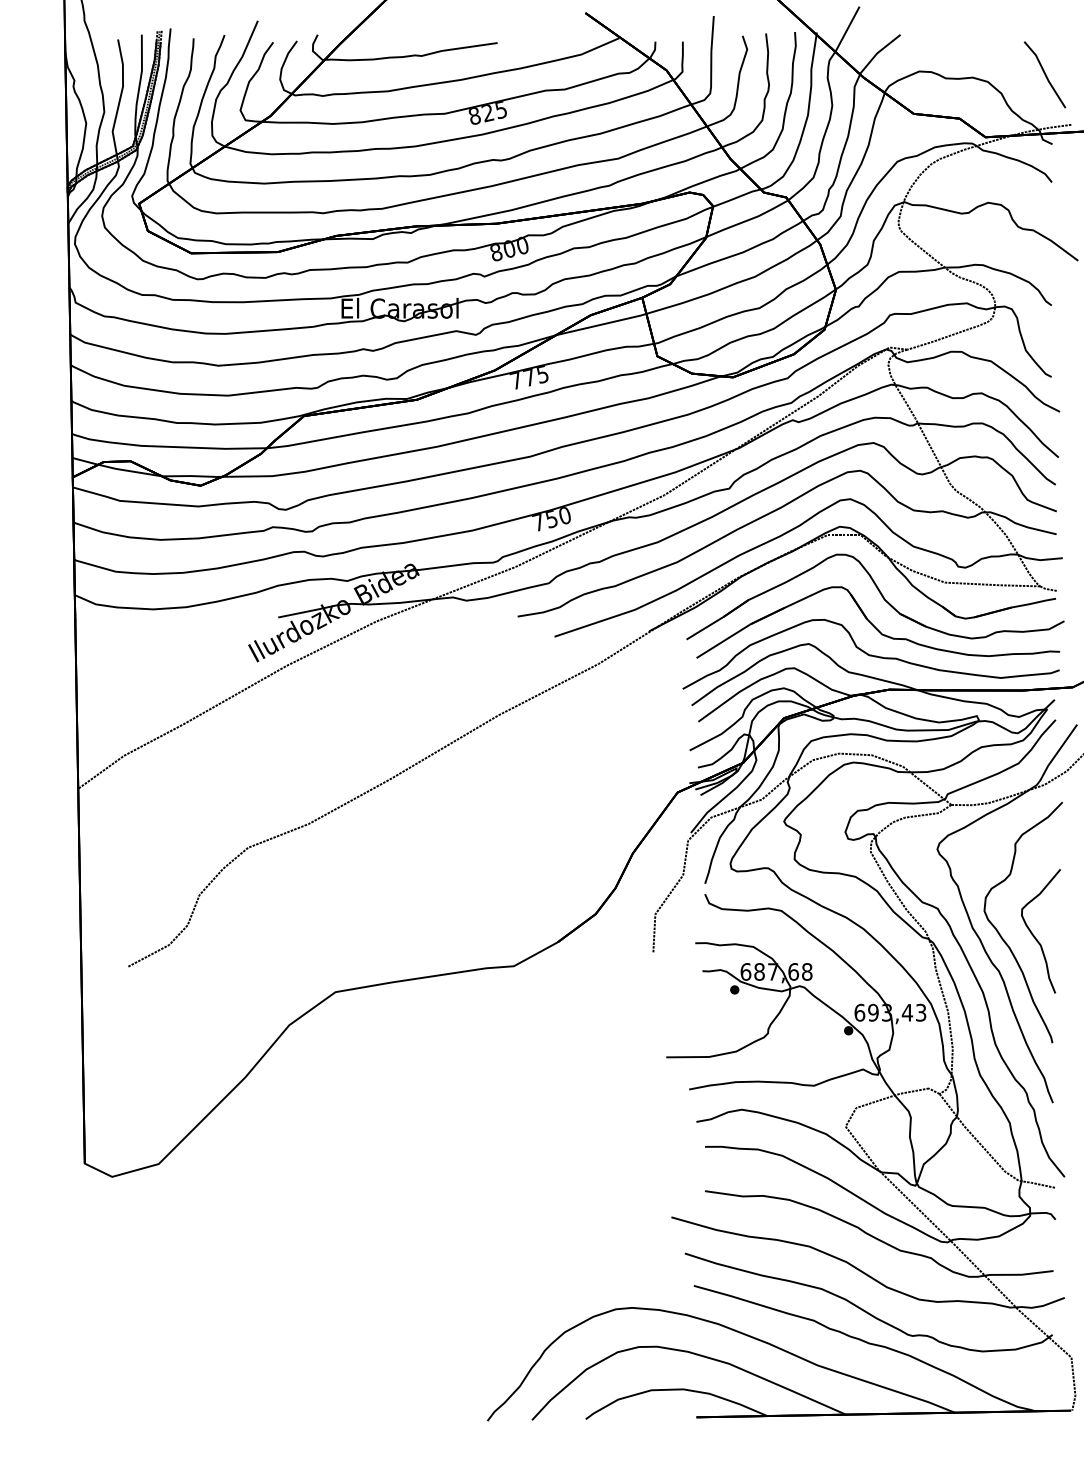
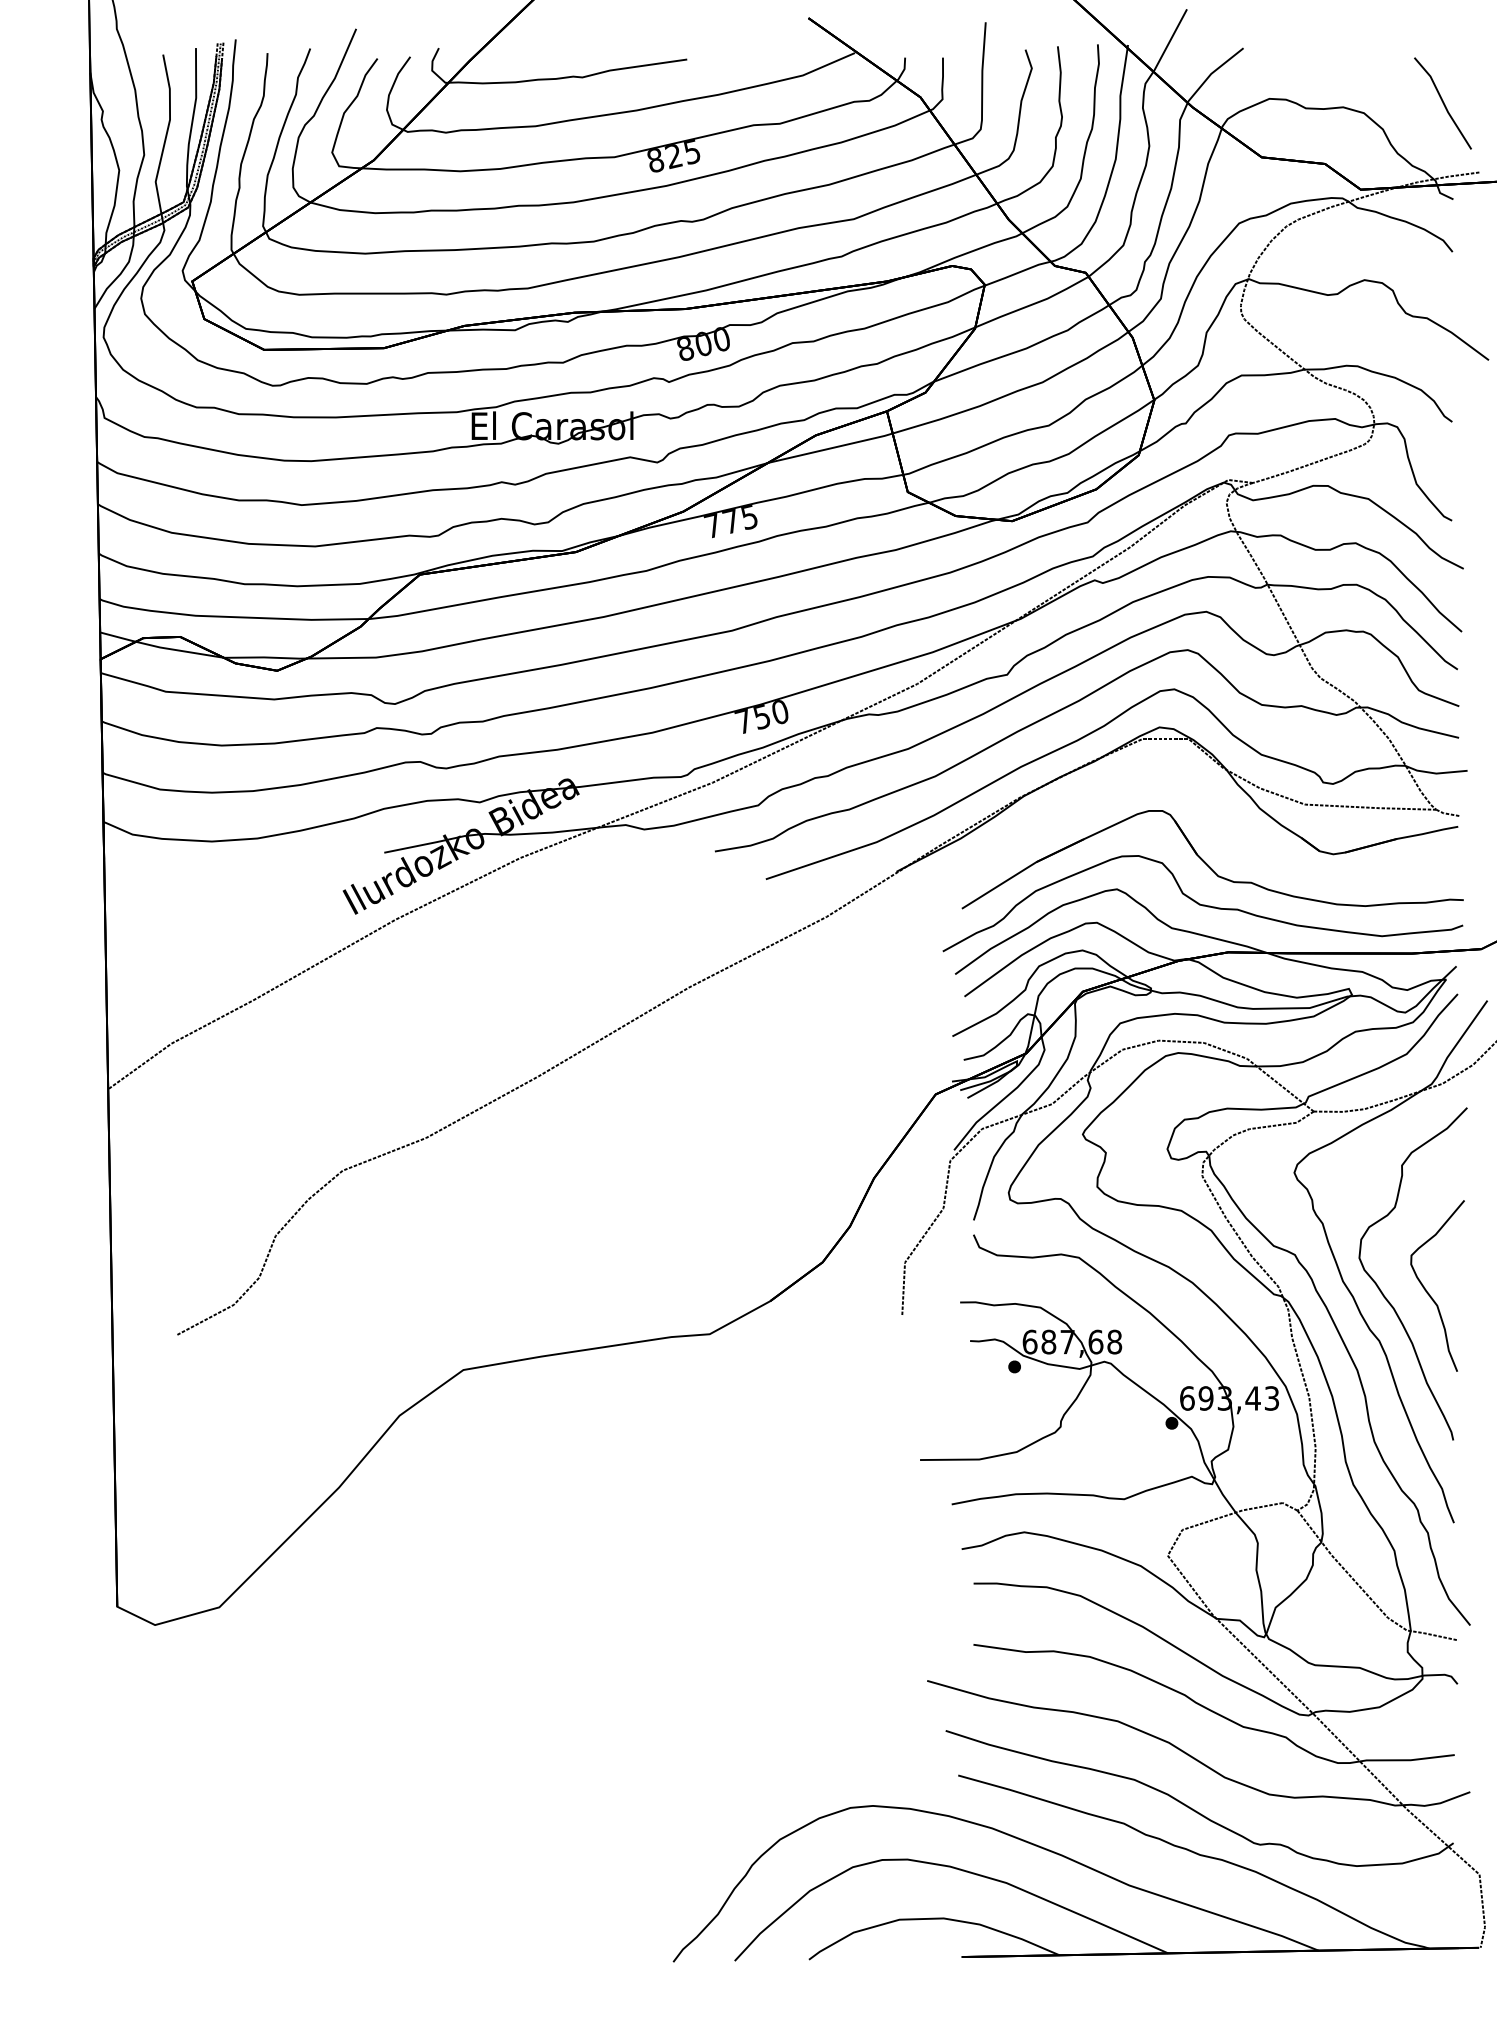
part: (875, 596) -> (1208, 823), removed

